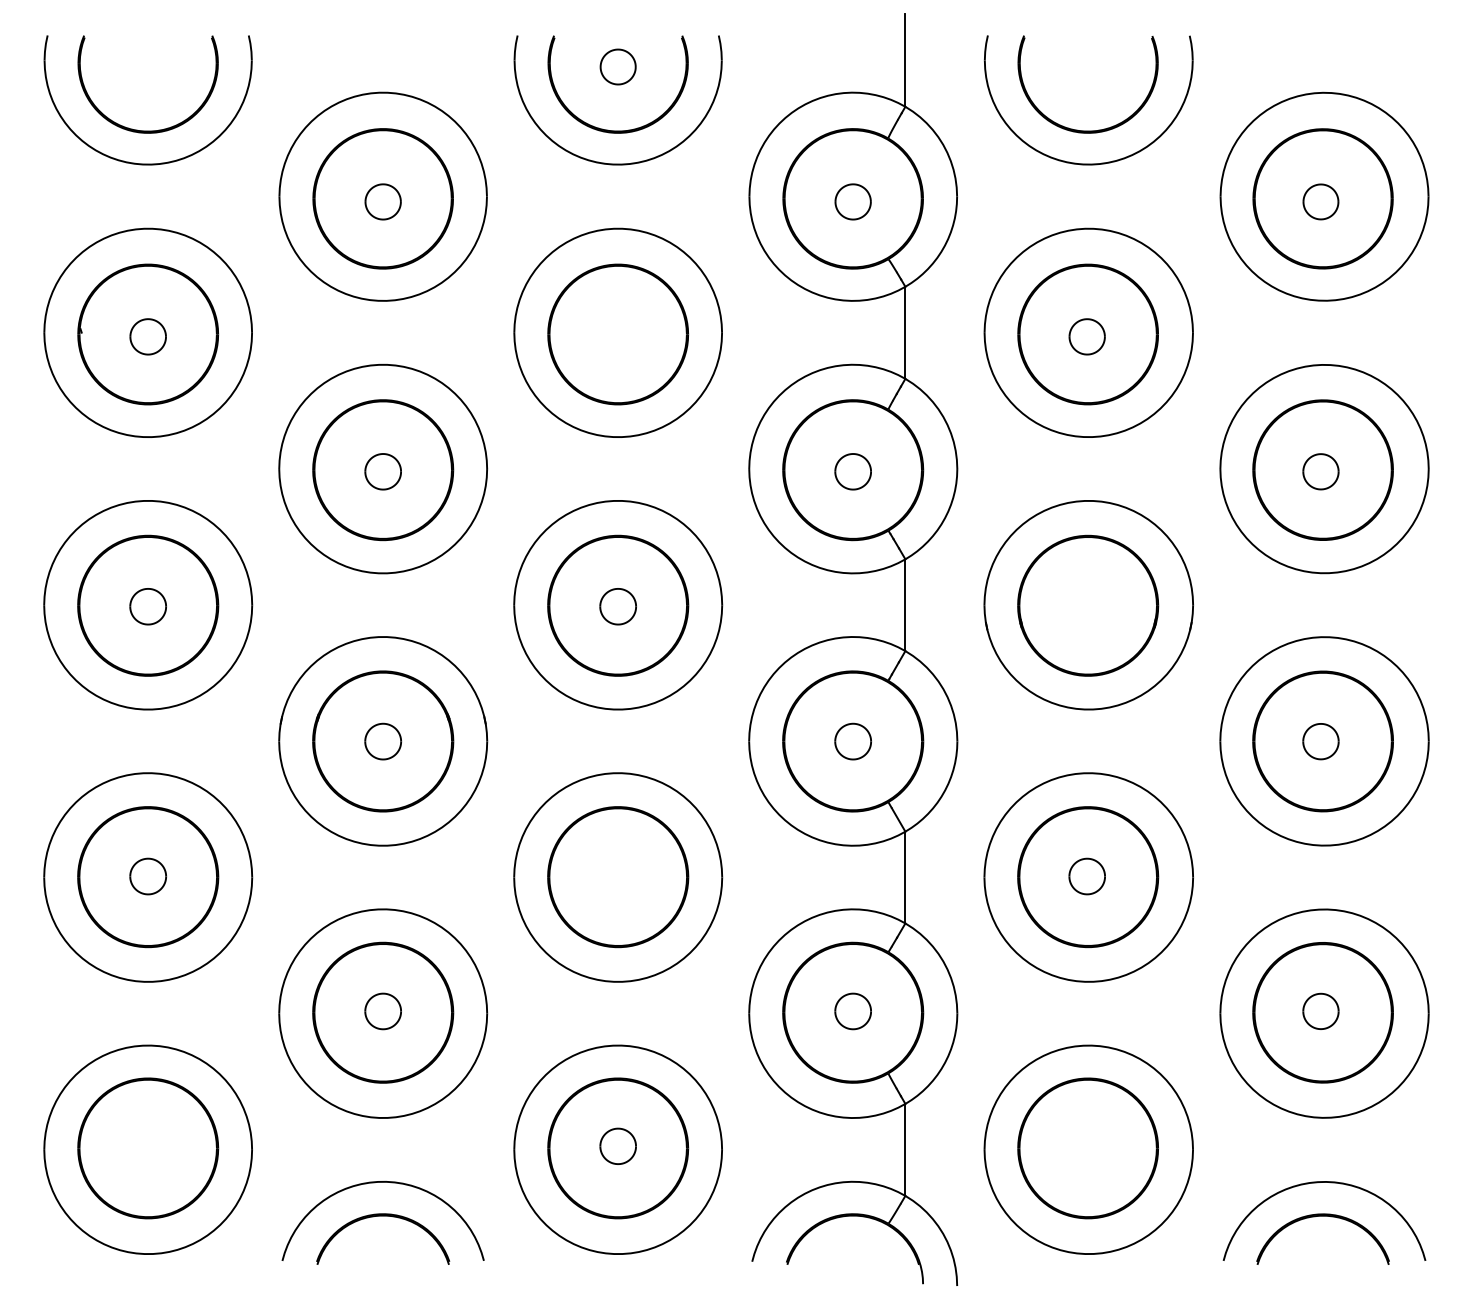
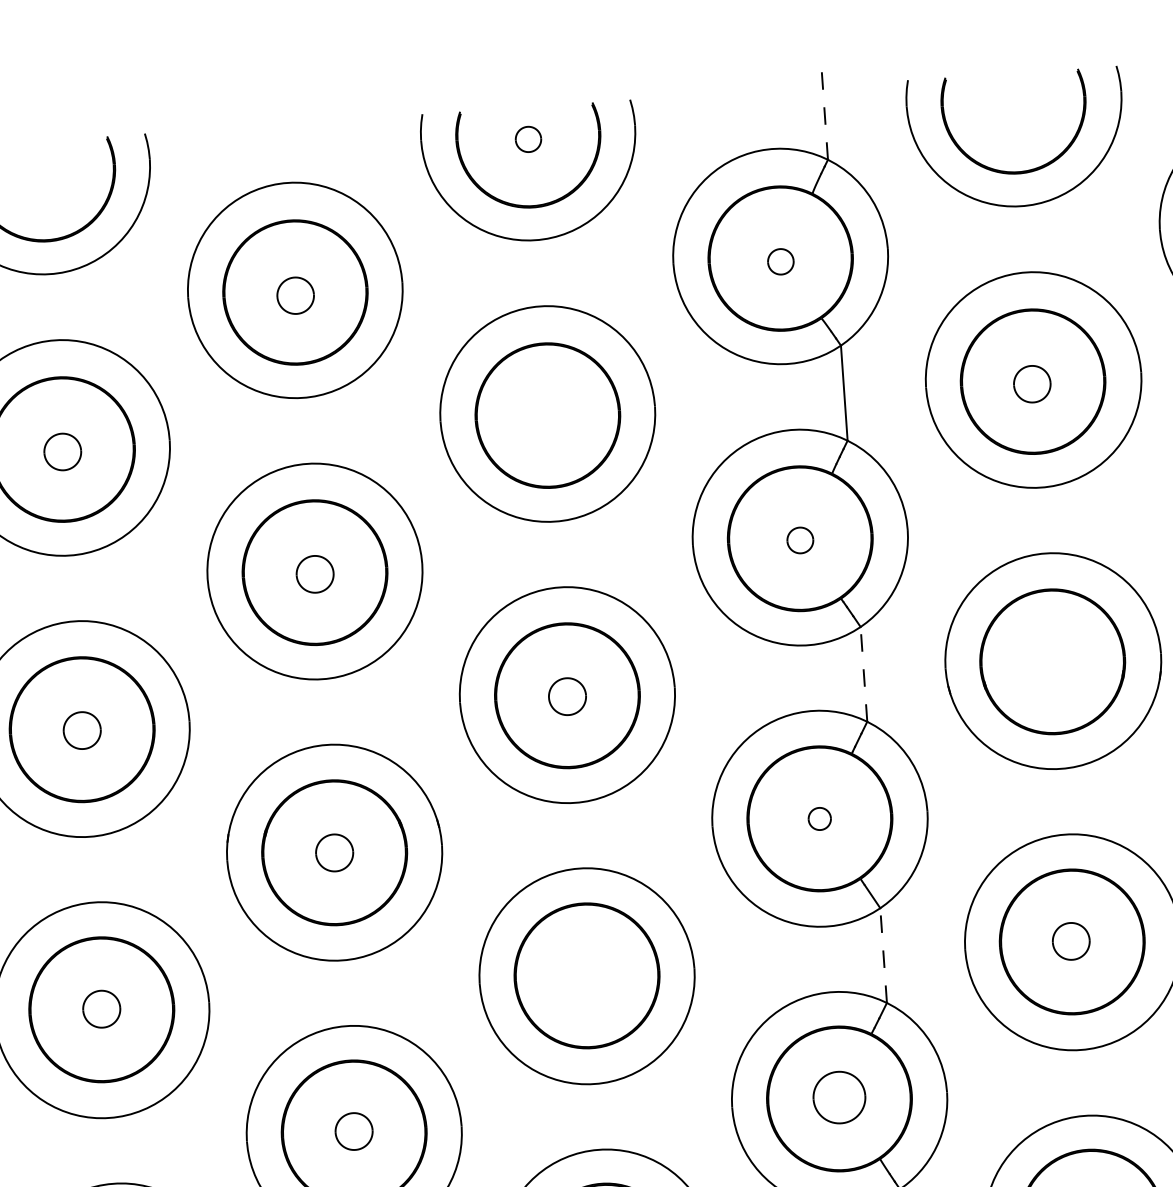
line: (905, 59) -> (824, 110), solid -> dashed
part: (617, 66) -> (527, 138), size x0.7
part: (852, 201) -> (780, 261), size x0.7
part: (852, 471) -> (799, 540), size x0.7
line: (905, 605) -> (864, 674), solid -> dashed
part: (852, 741) -> (819, 818), size x0.6
line: (905, 877) -> (883, 955), solid -> dashed
part: (852, 1011) -> (838, 1097), size x1.4

